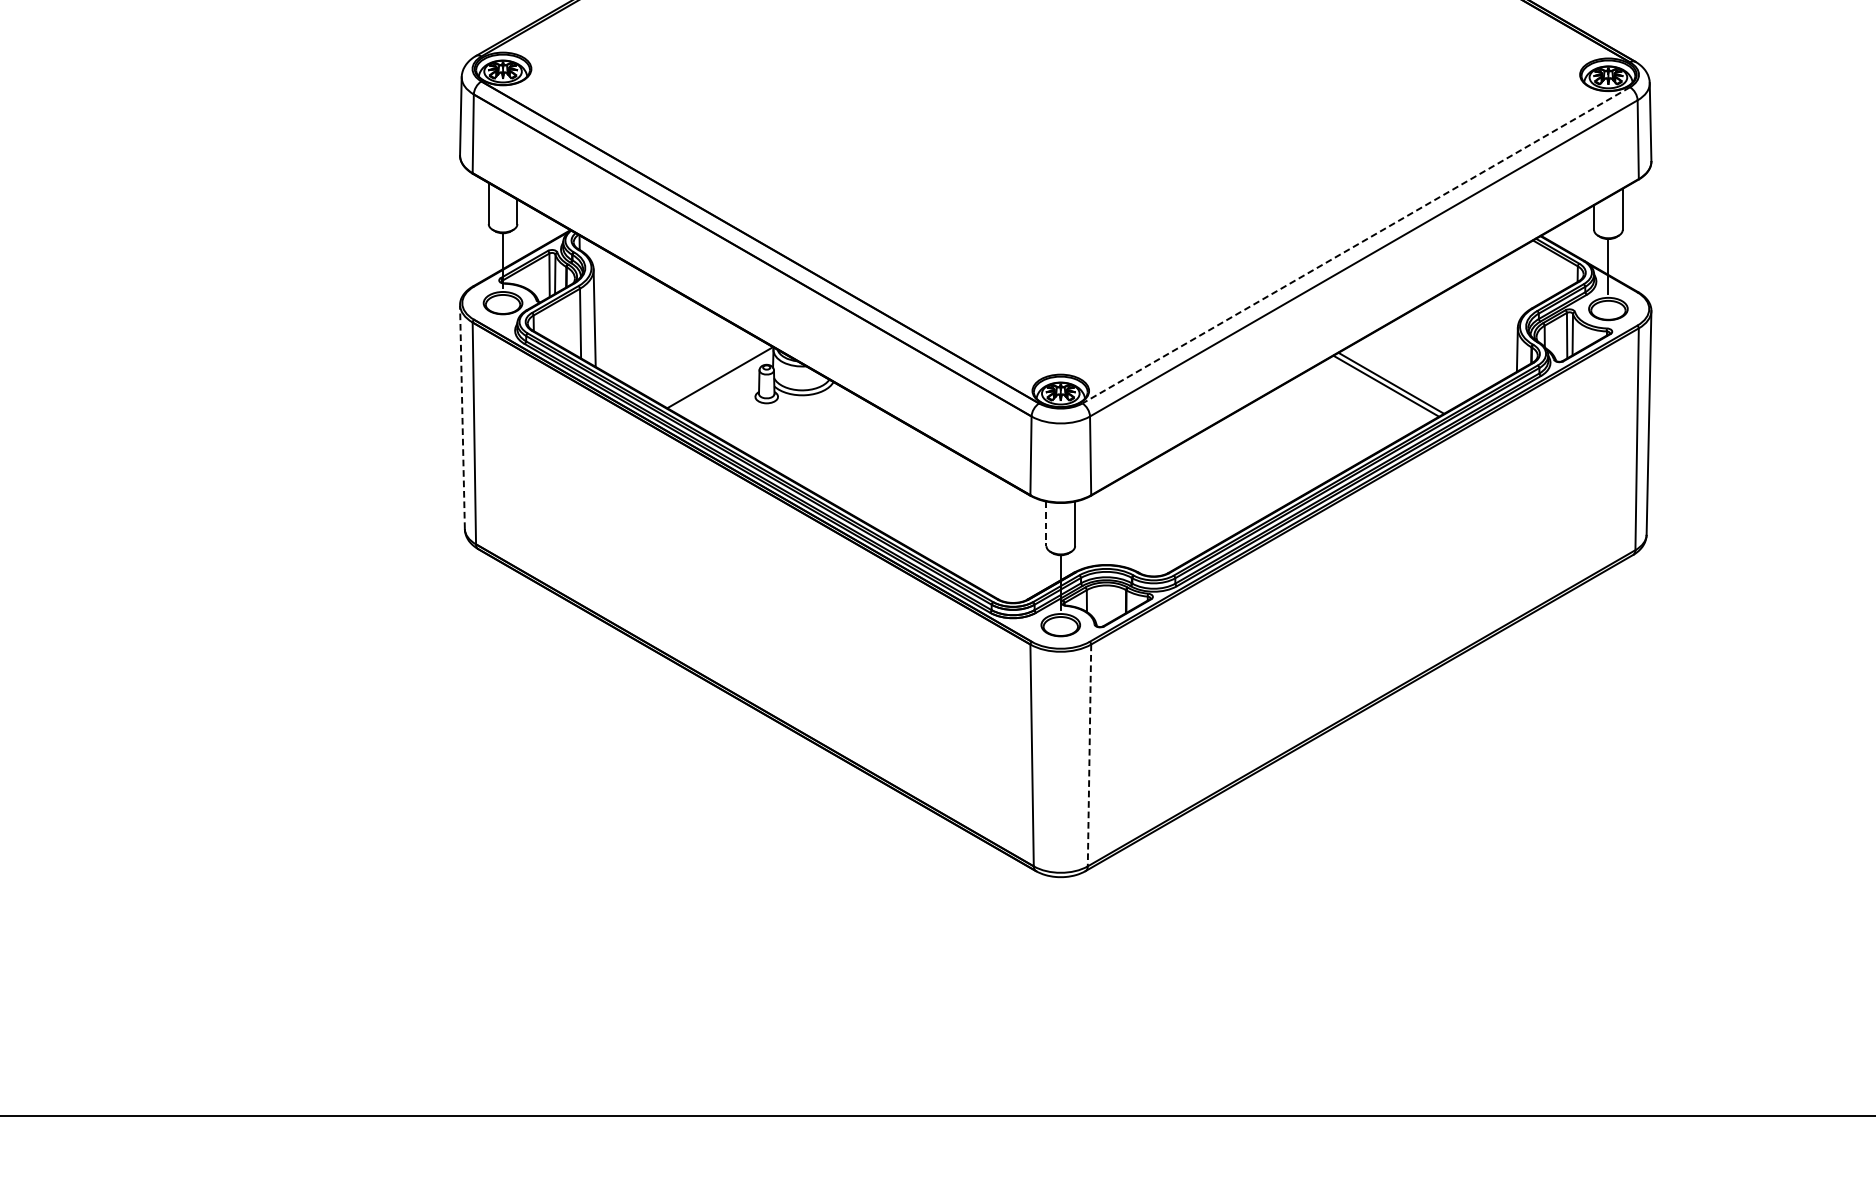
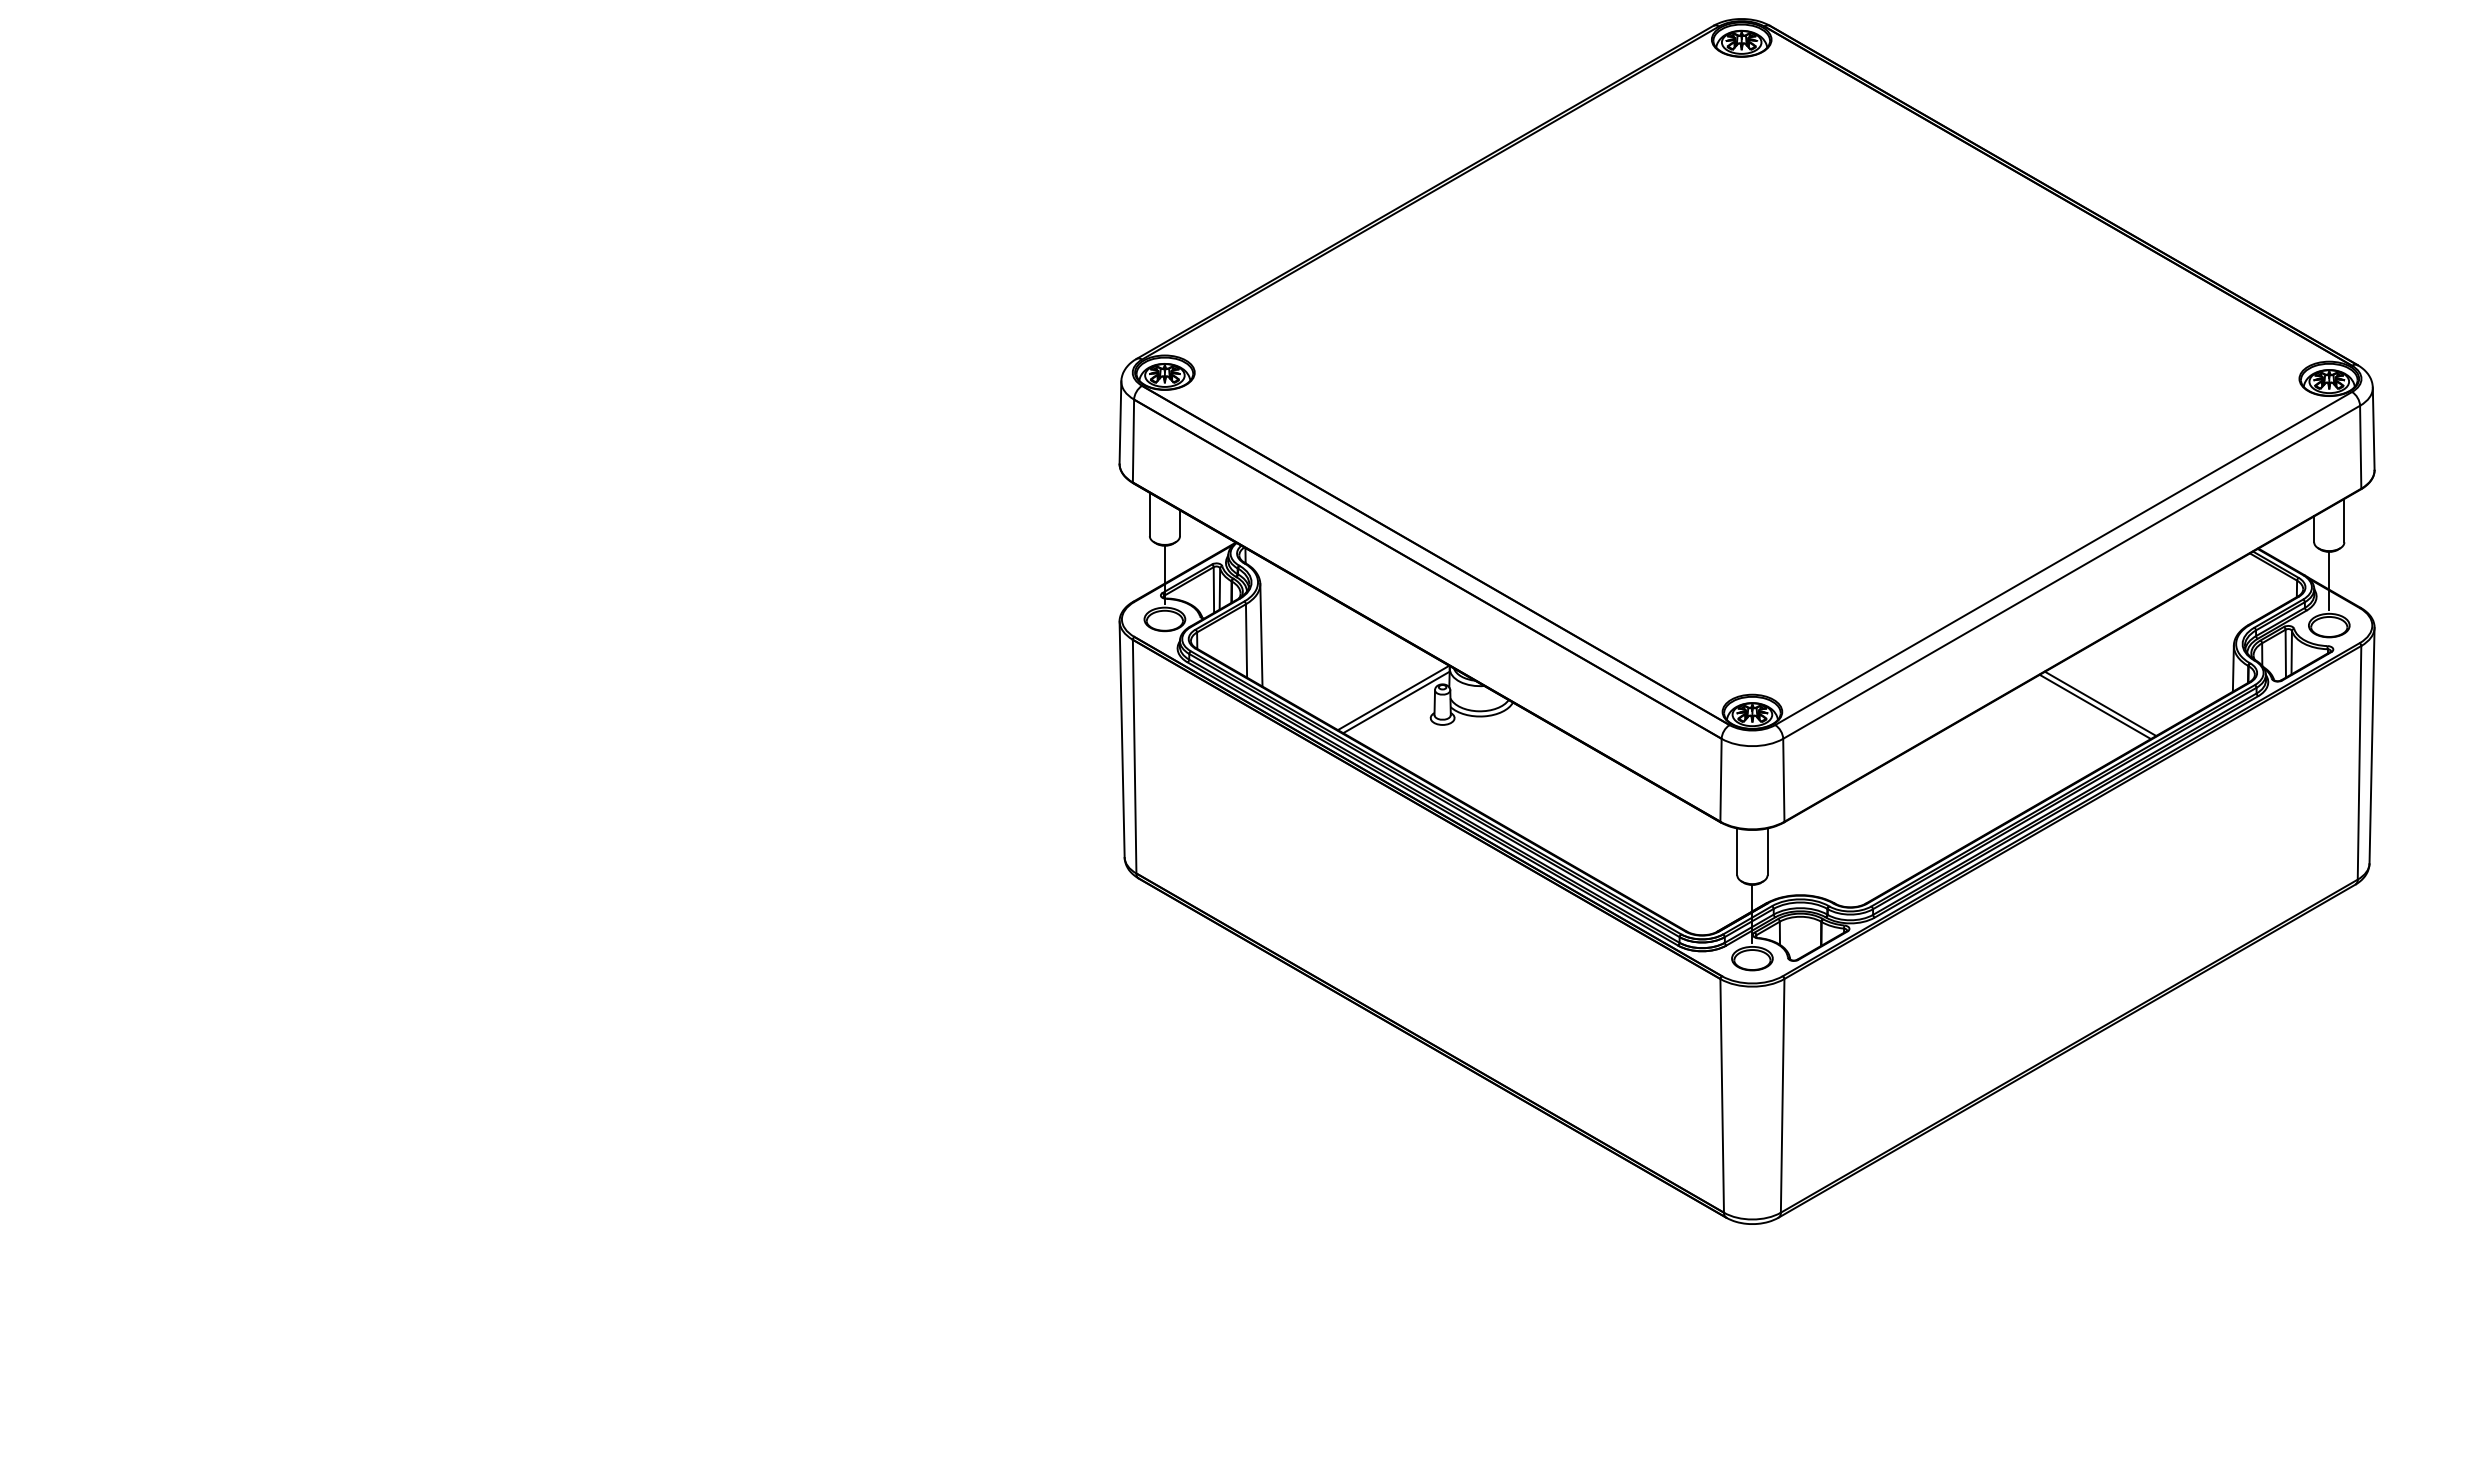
line: (1356, 245) -> (2063, 558), dashed -> solid
line: (722, 382) -> (1396, 702), added
line: (462, 417) -> (1122, 739), dashed -> solid
line: (1046, 524) -> (1737, 852), dashed -> solid
line: (1089, 755) -> (1782, 1095), dashed -> solid

